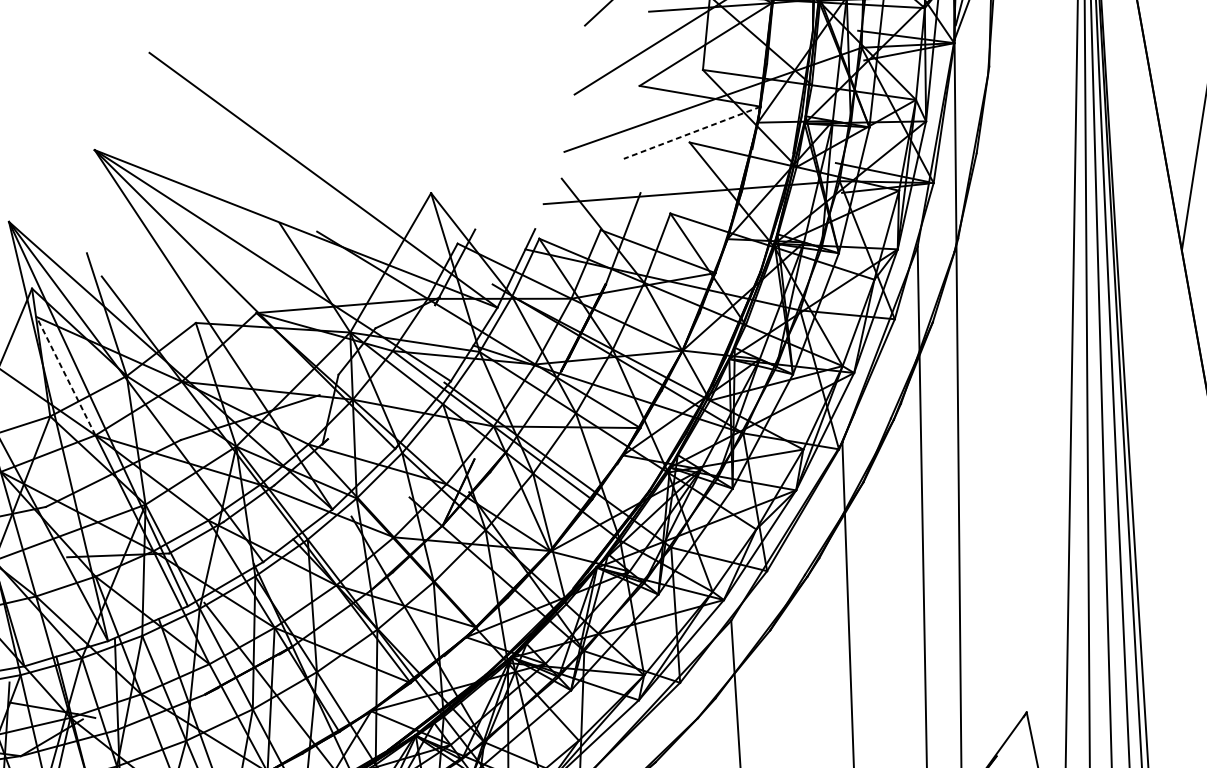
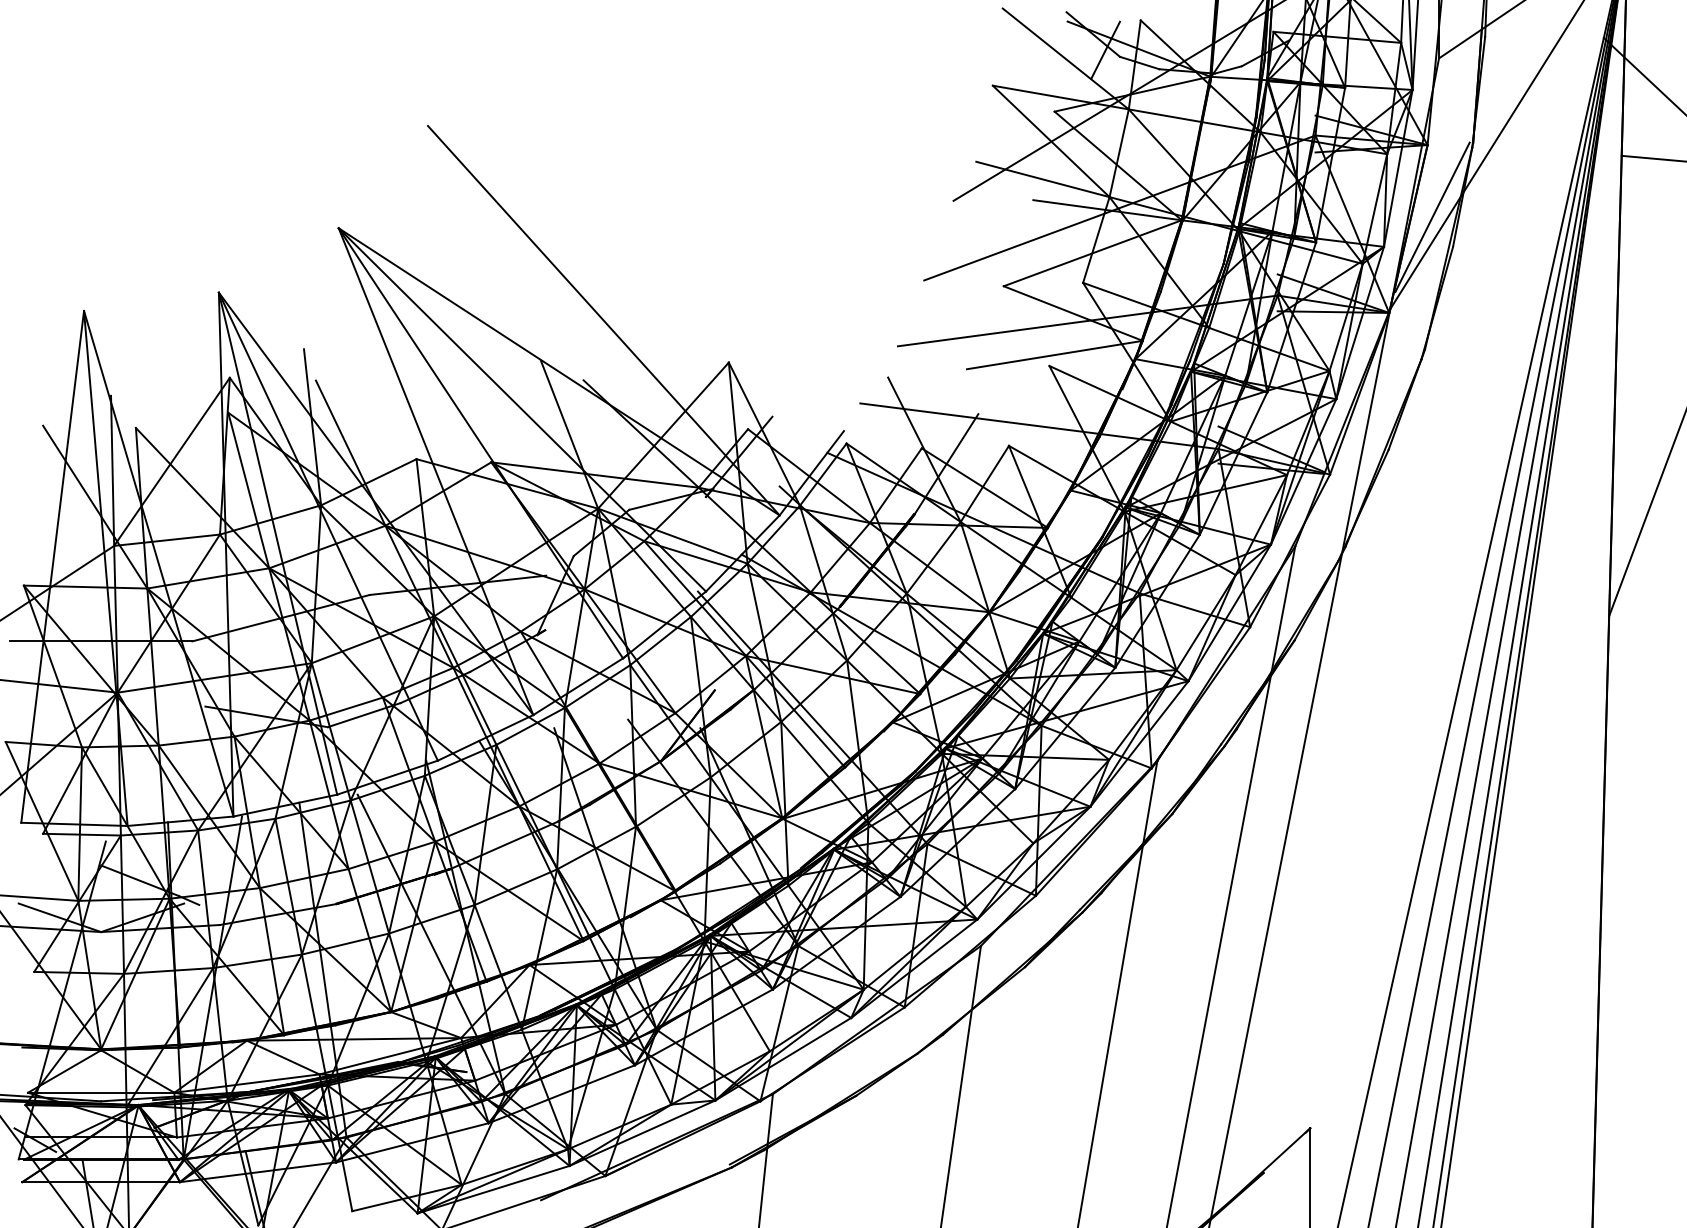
line: (692, 133) -> (1054, 355), dashed -> solid
line: (65, 376) -> (248, 490), dashed -> solid

